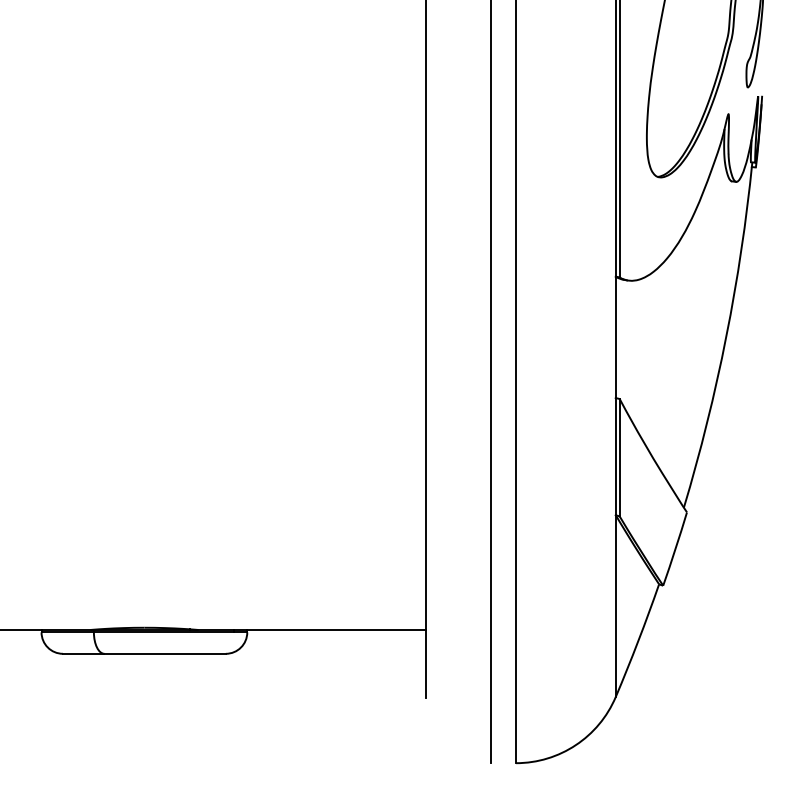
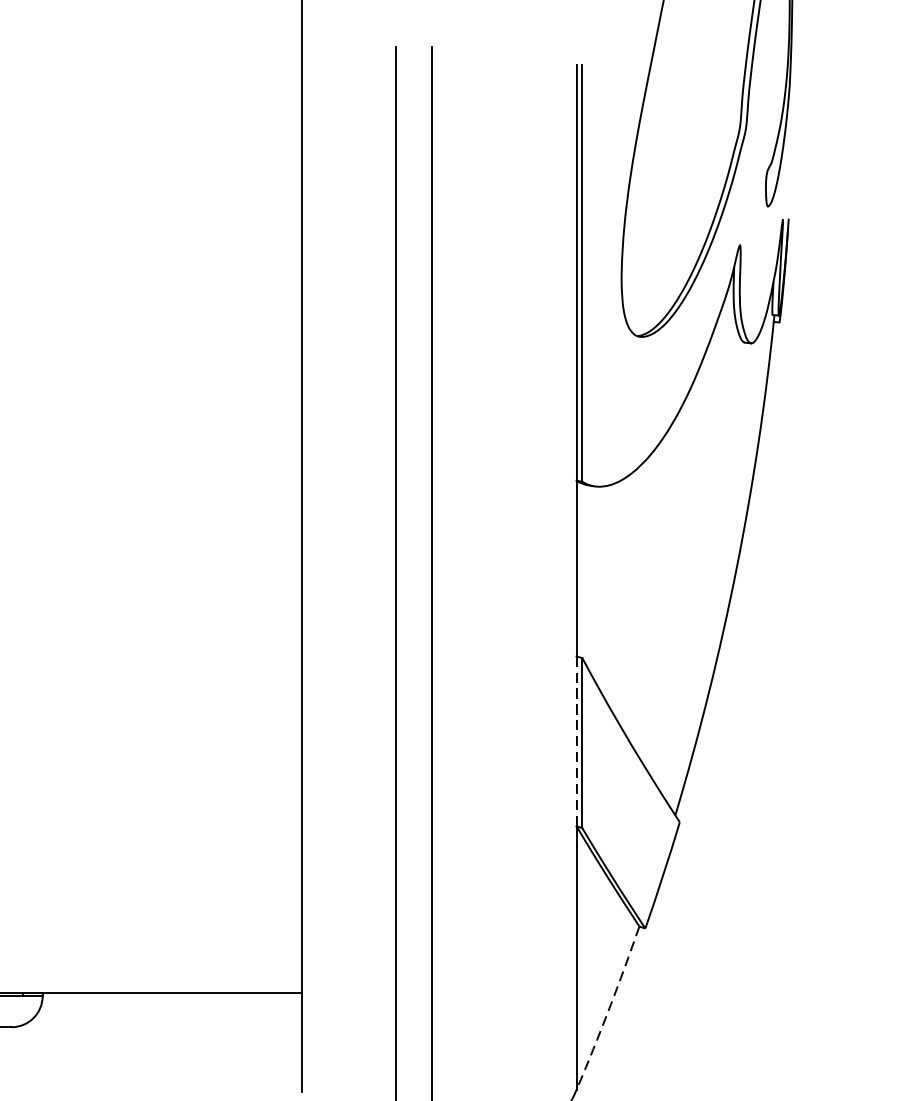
line: (615, 456) -> (576, 741), solid -> dashed
arc: (638, 641) -> (609, 1009), solid -> dashed

